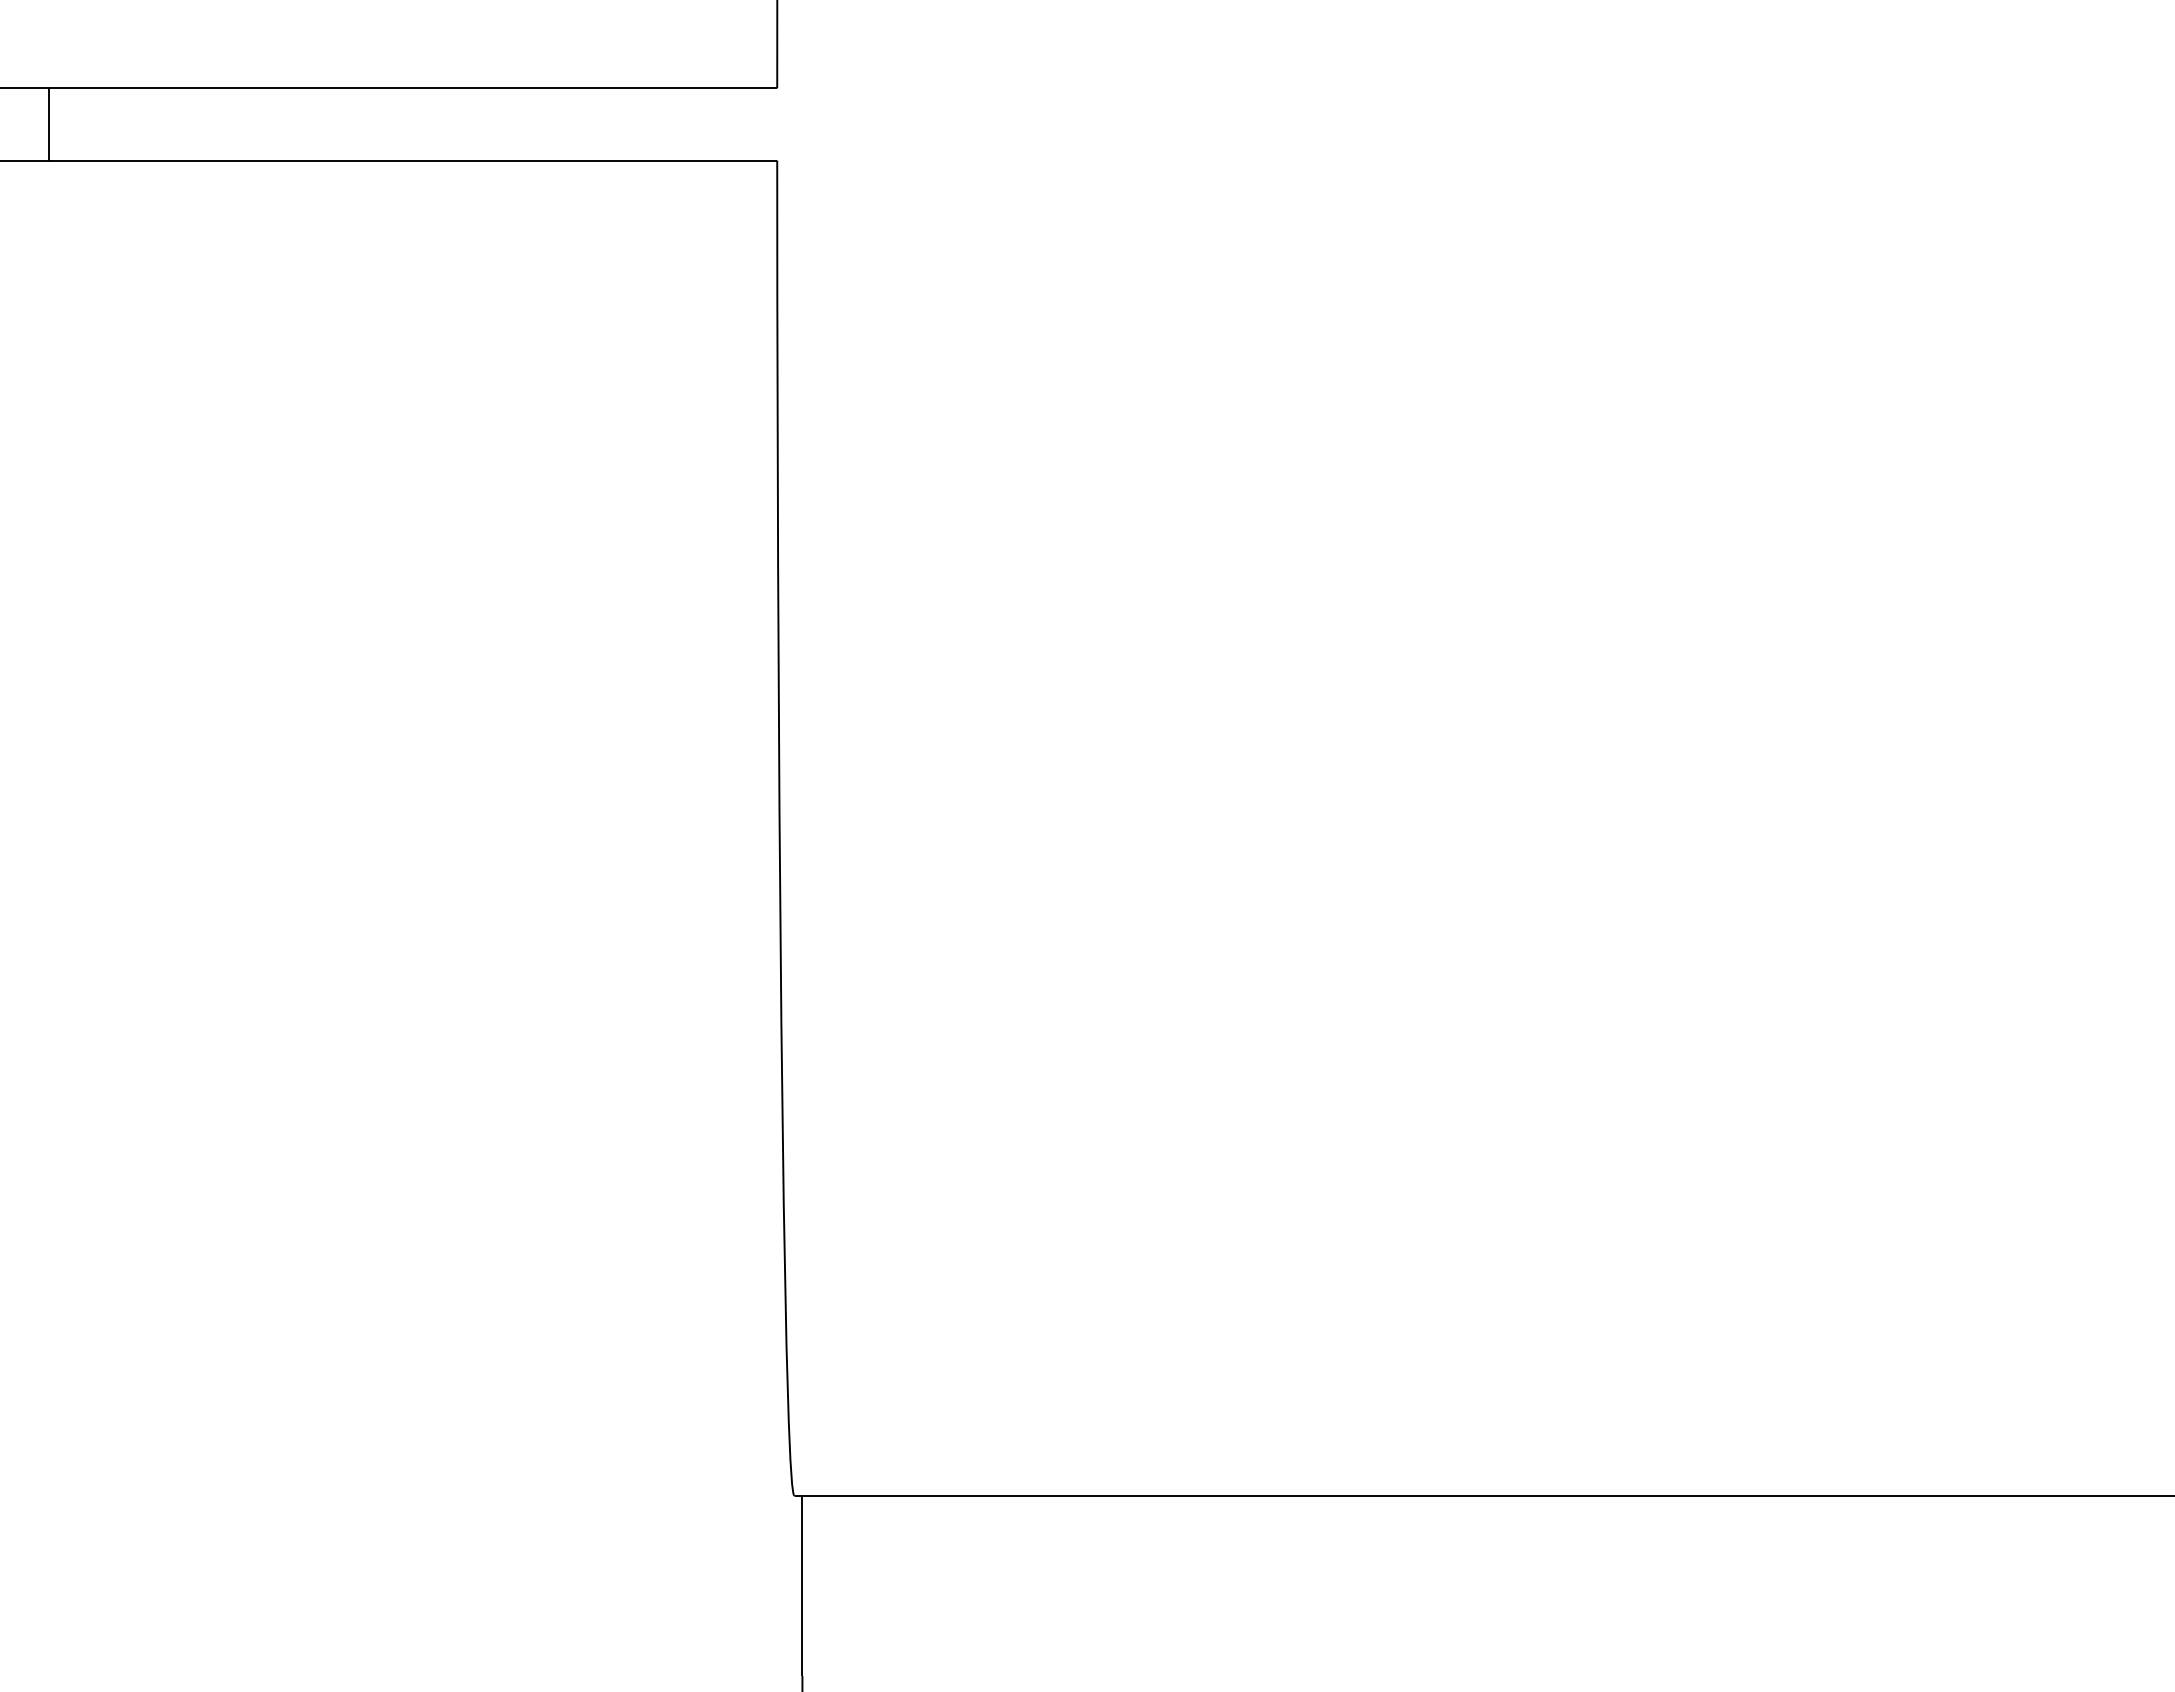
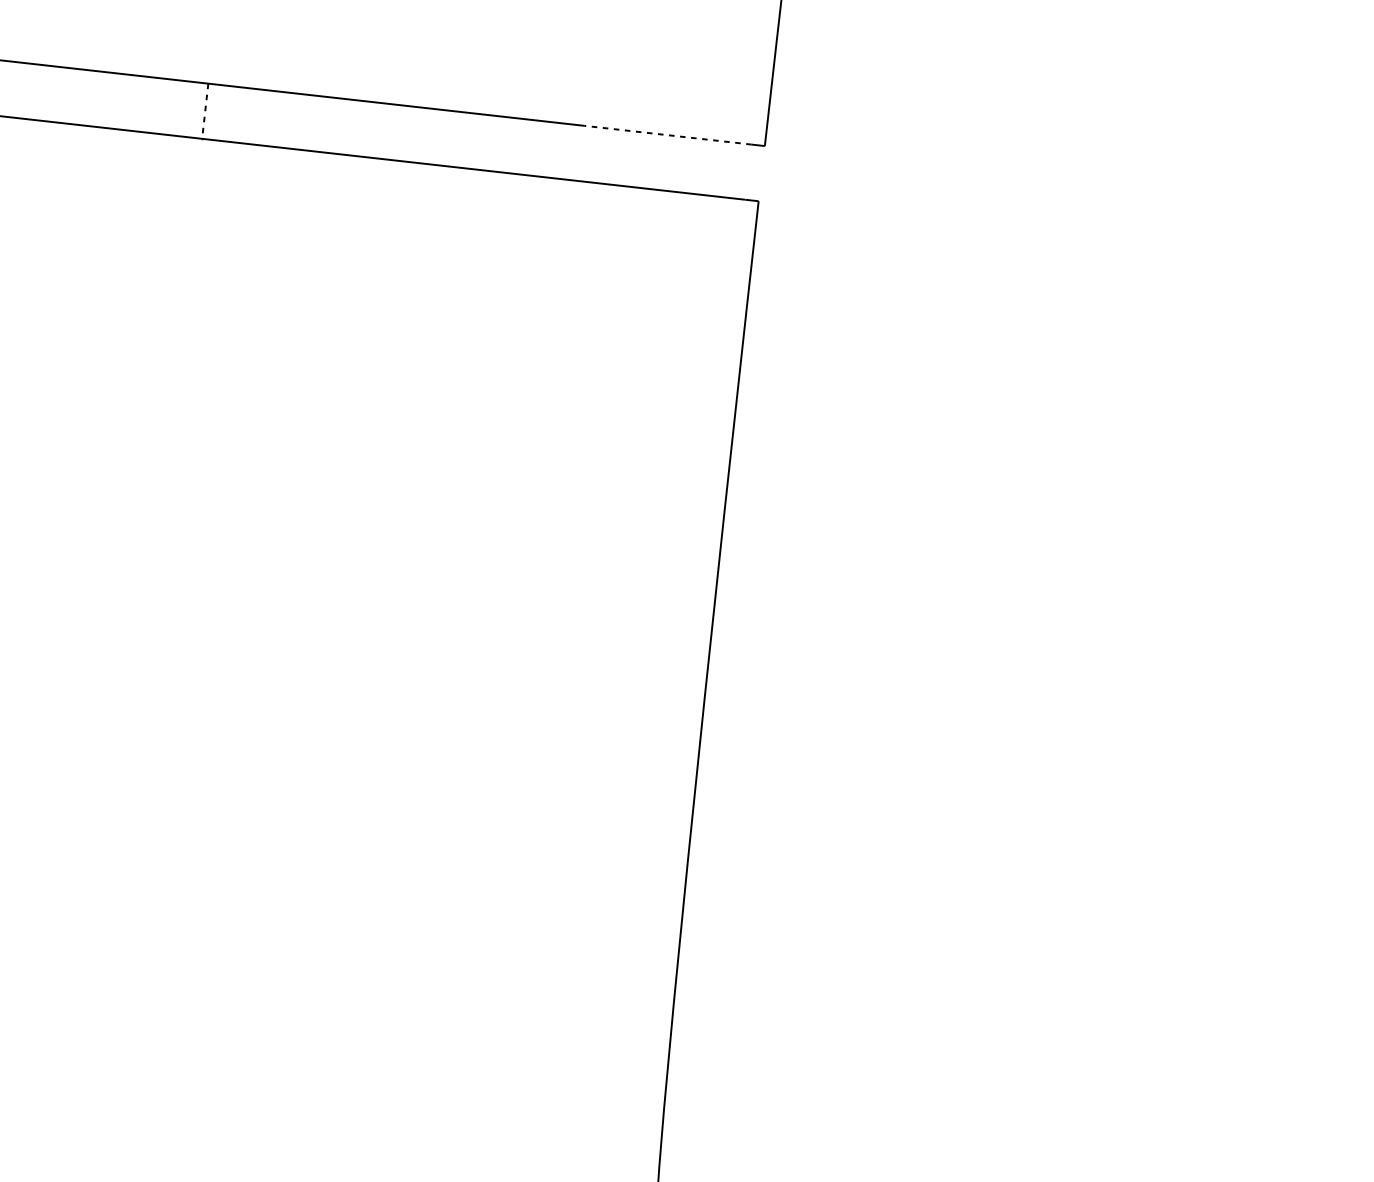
line: (650, 88) -> (667, 135), solid -> dashed
line: (49, 124) -> (205, 111), solid -> dashed

